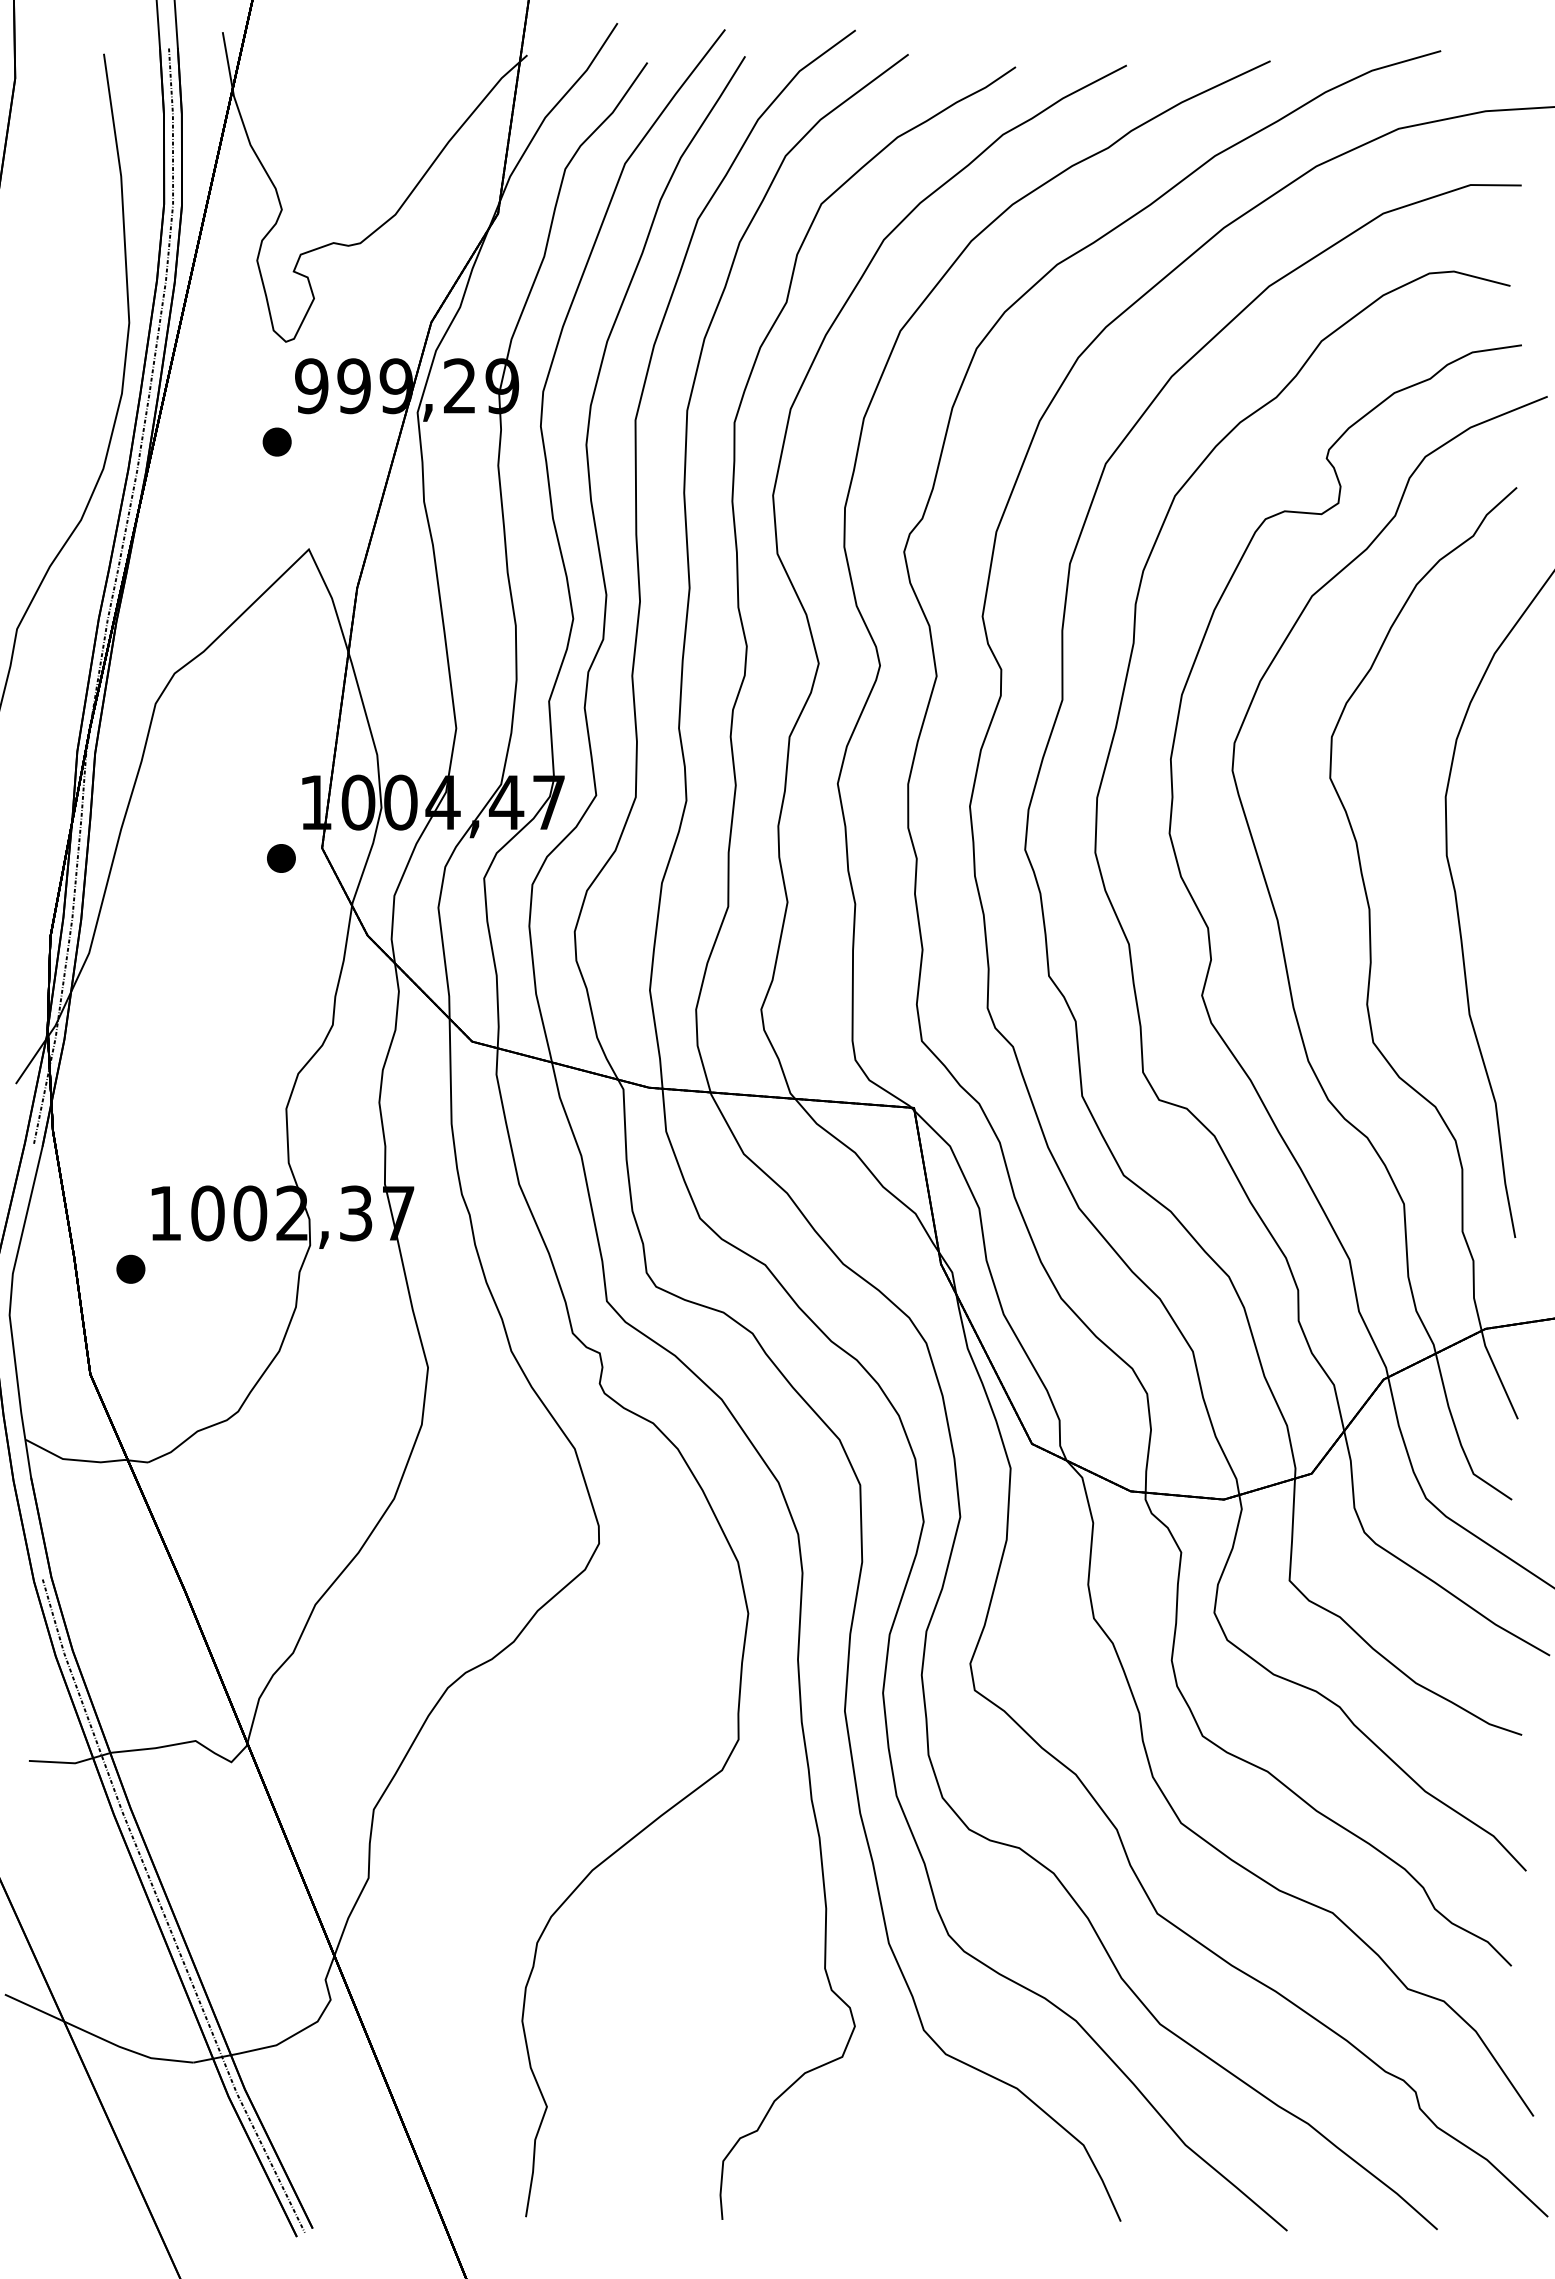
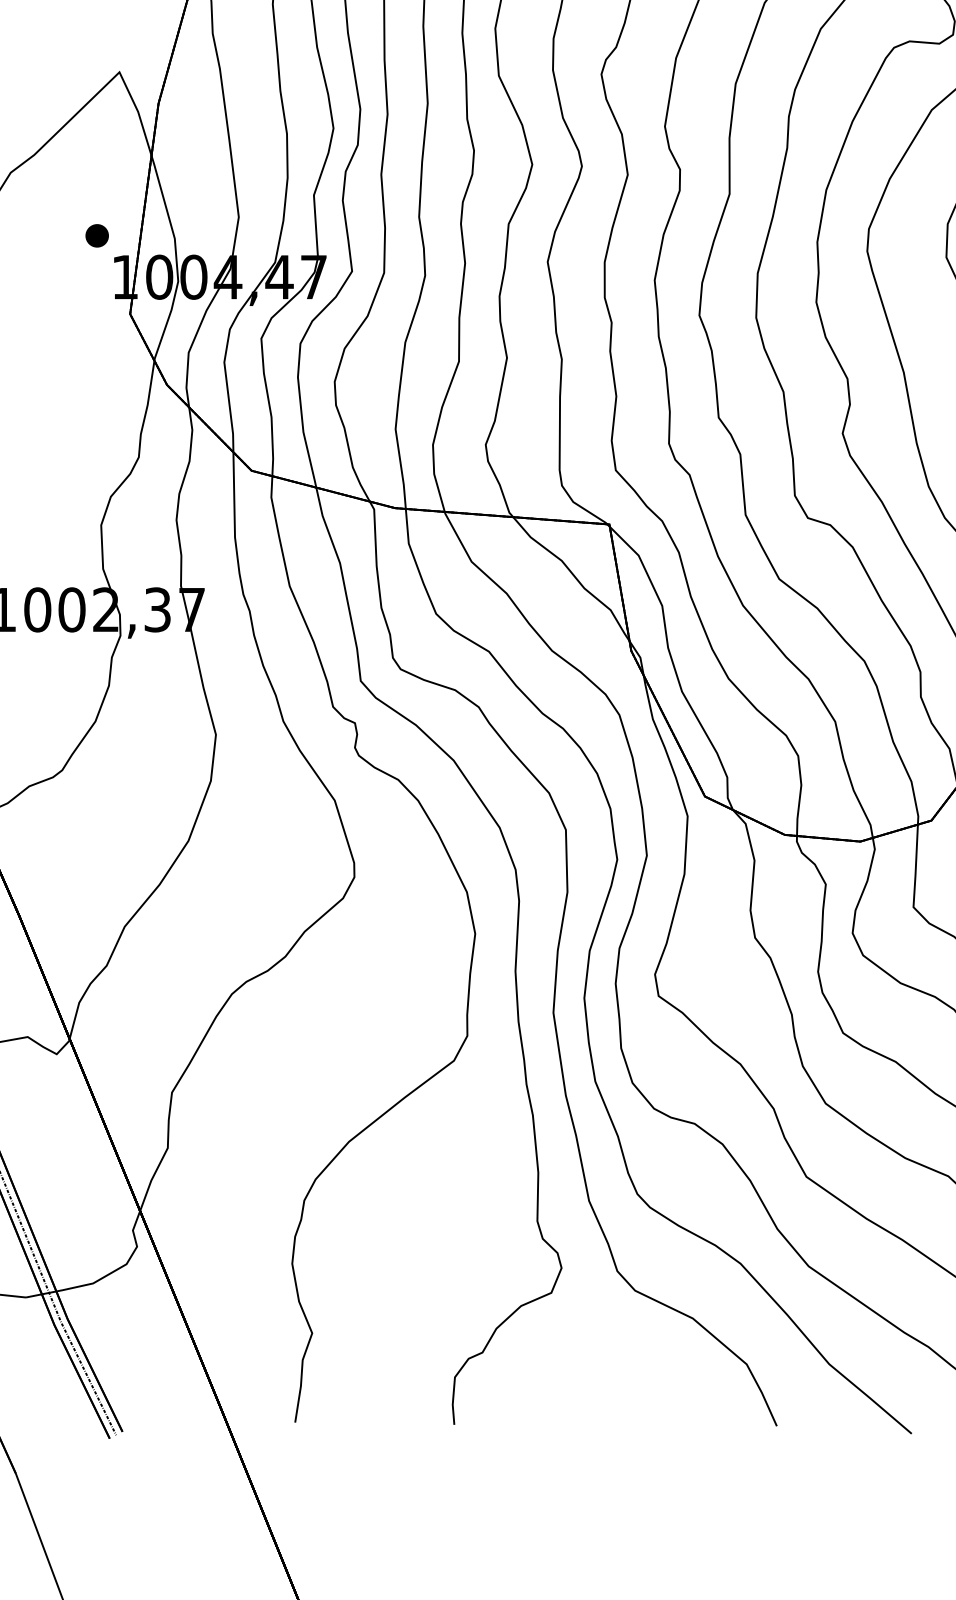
part: (281, 858) -> (97, 235), moved

